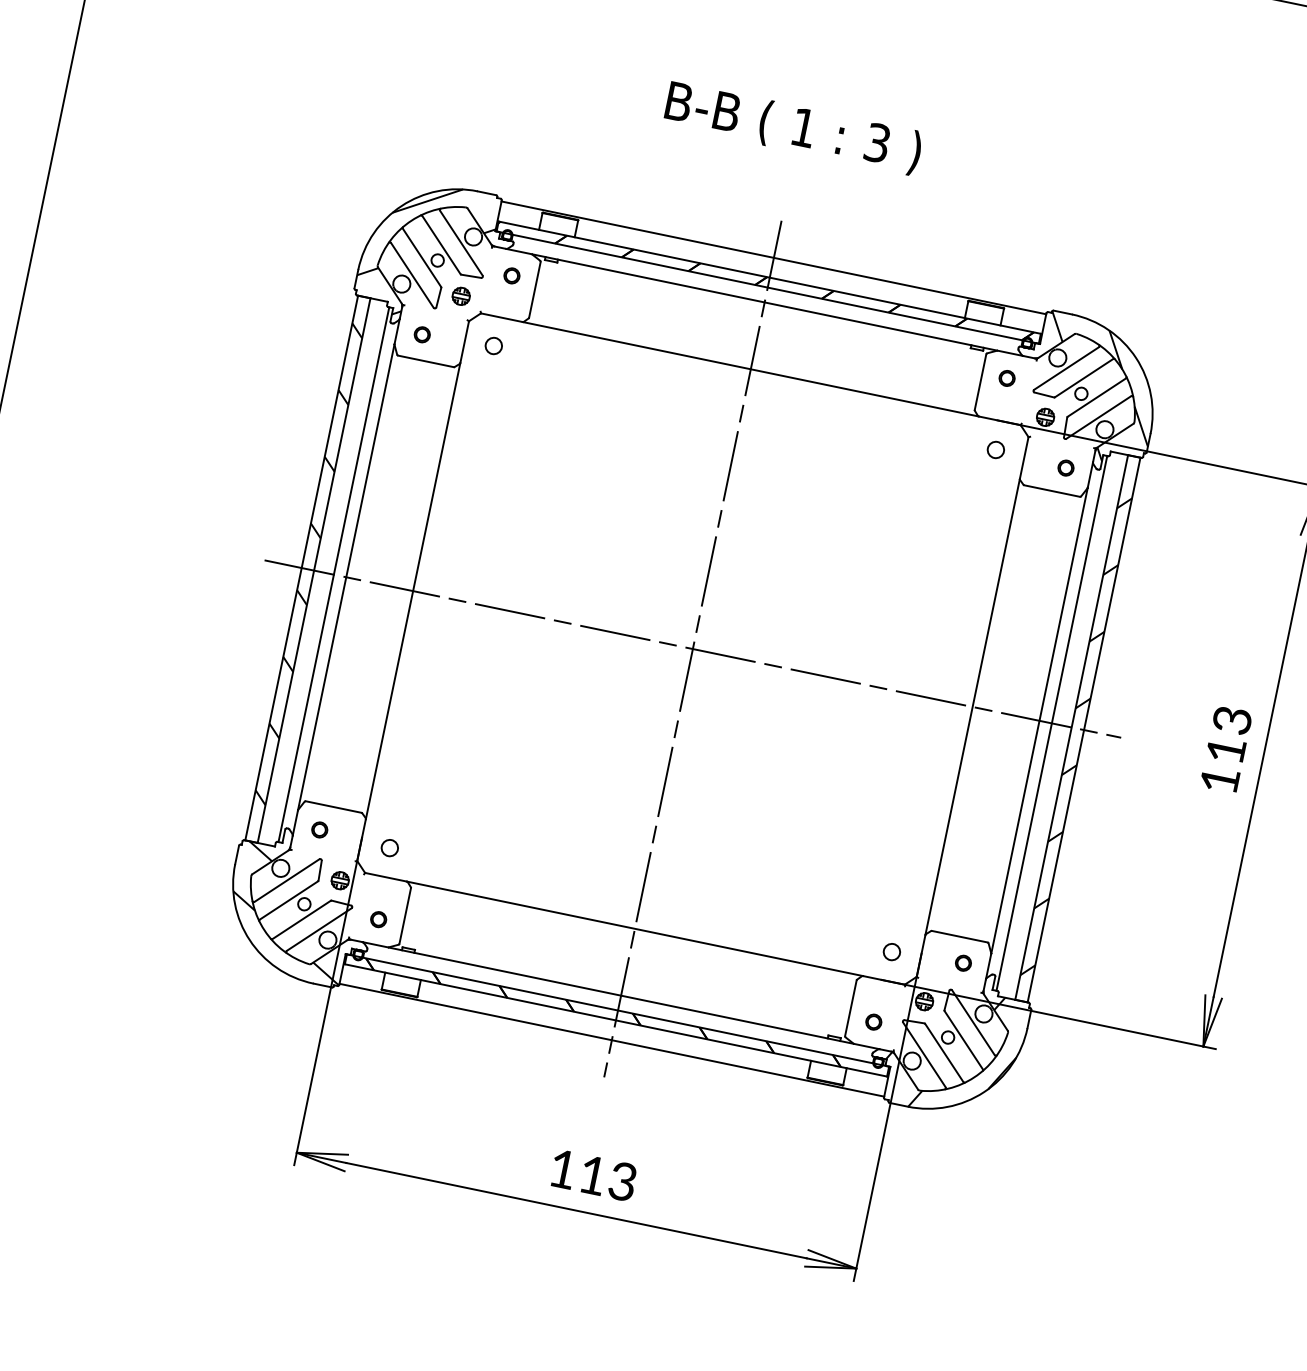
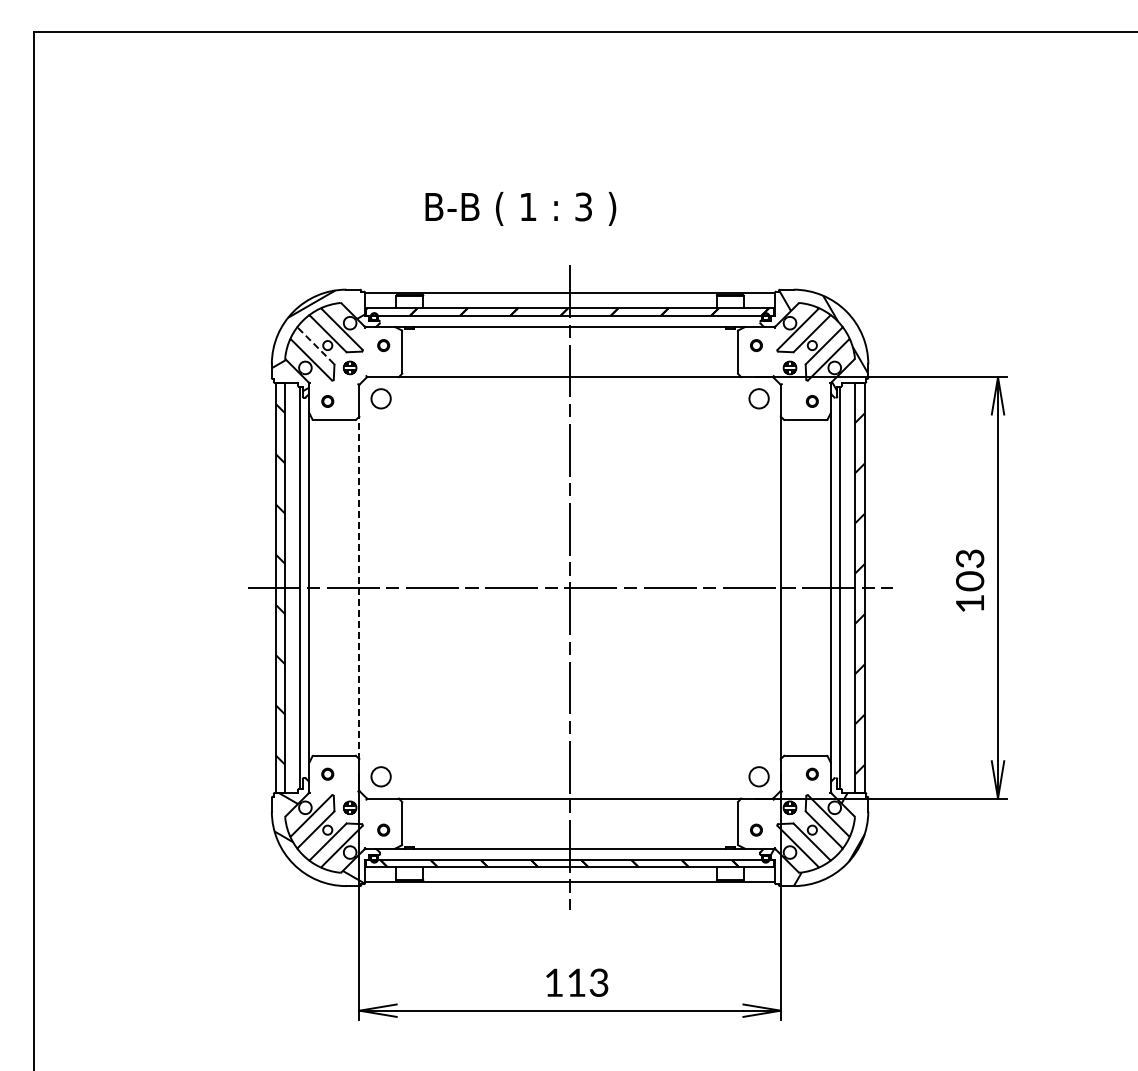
text: (793, 127) -> (520, 208), moved
line: (422, 257) -> (316, 345), solid -> dashed
circle: (493, 345) -> (380, 398), size x1.6
circle: (995, 449) -> (758, 398), size x1.6
line: (413, 590) -> (359, 587), solid -> dashed
text: (1226, 750) -> (970, 581), 113 -> 103
circle: (389, 847) -> (380, 776), size x1.6
circle: (891, 951) -> (758, 776), size x1.6

